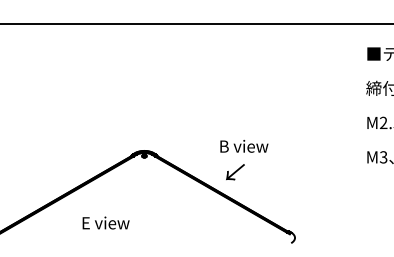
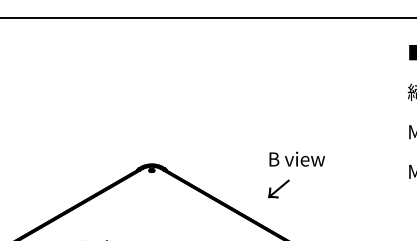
text: (244, 146) -> (297, 159), moved
text: (235, 172) -> (278, 189), moved

